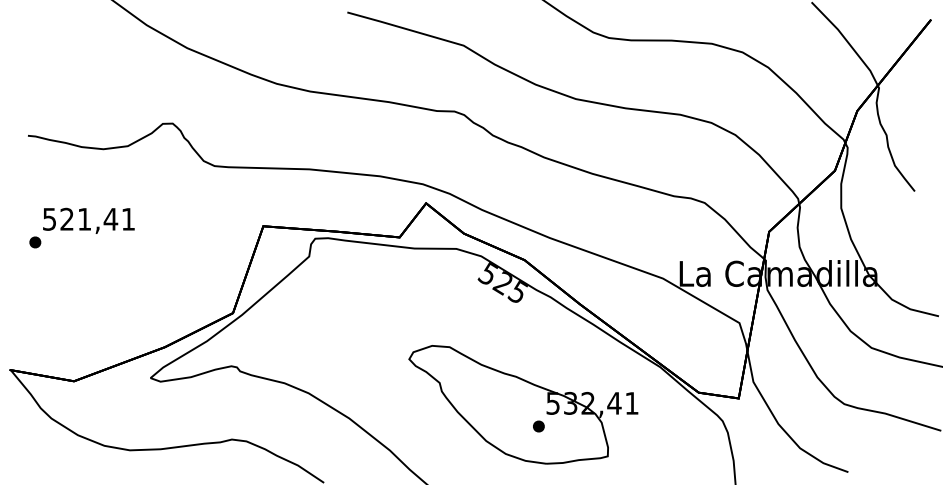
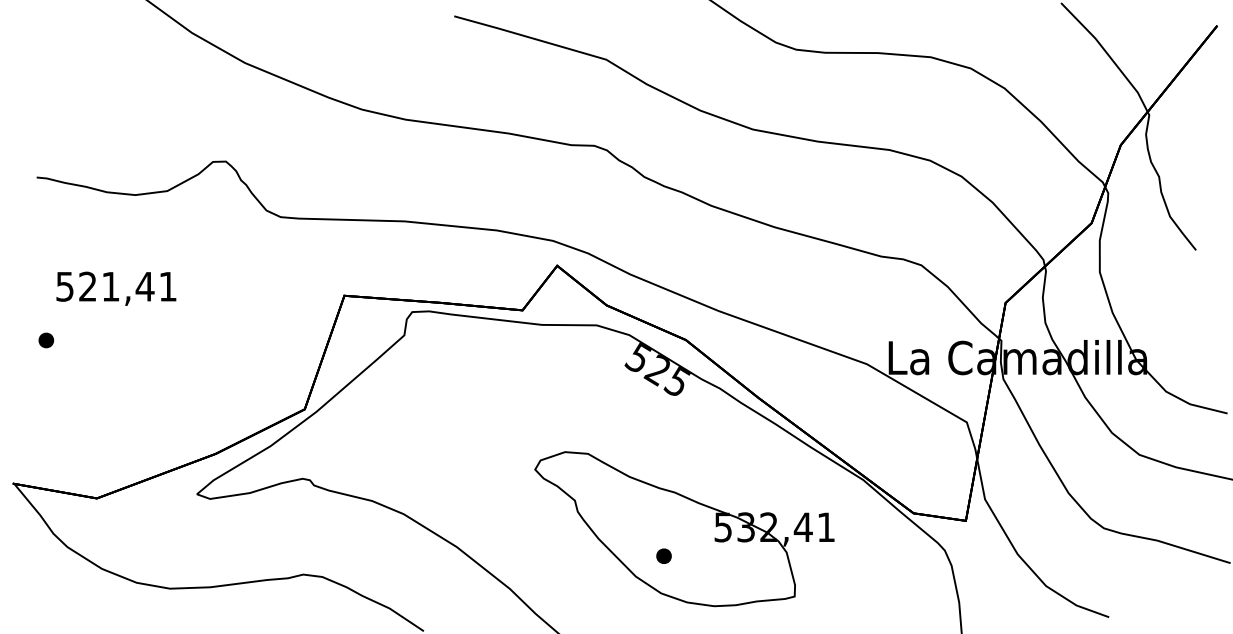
part: (35, 242) -> (46, 340), moved
part: (538, 426) -> (663, 556), moved

